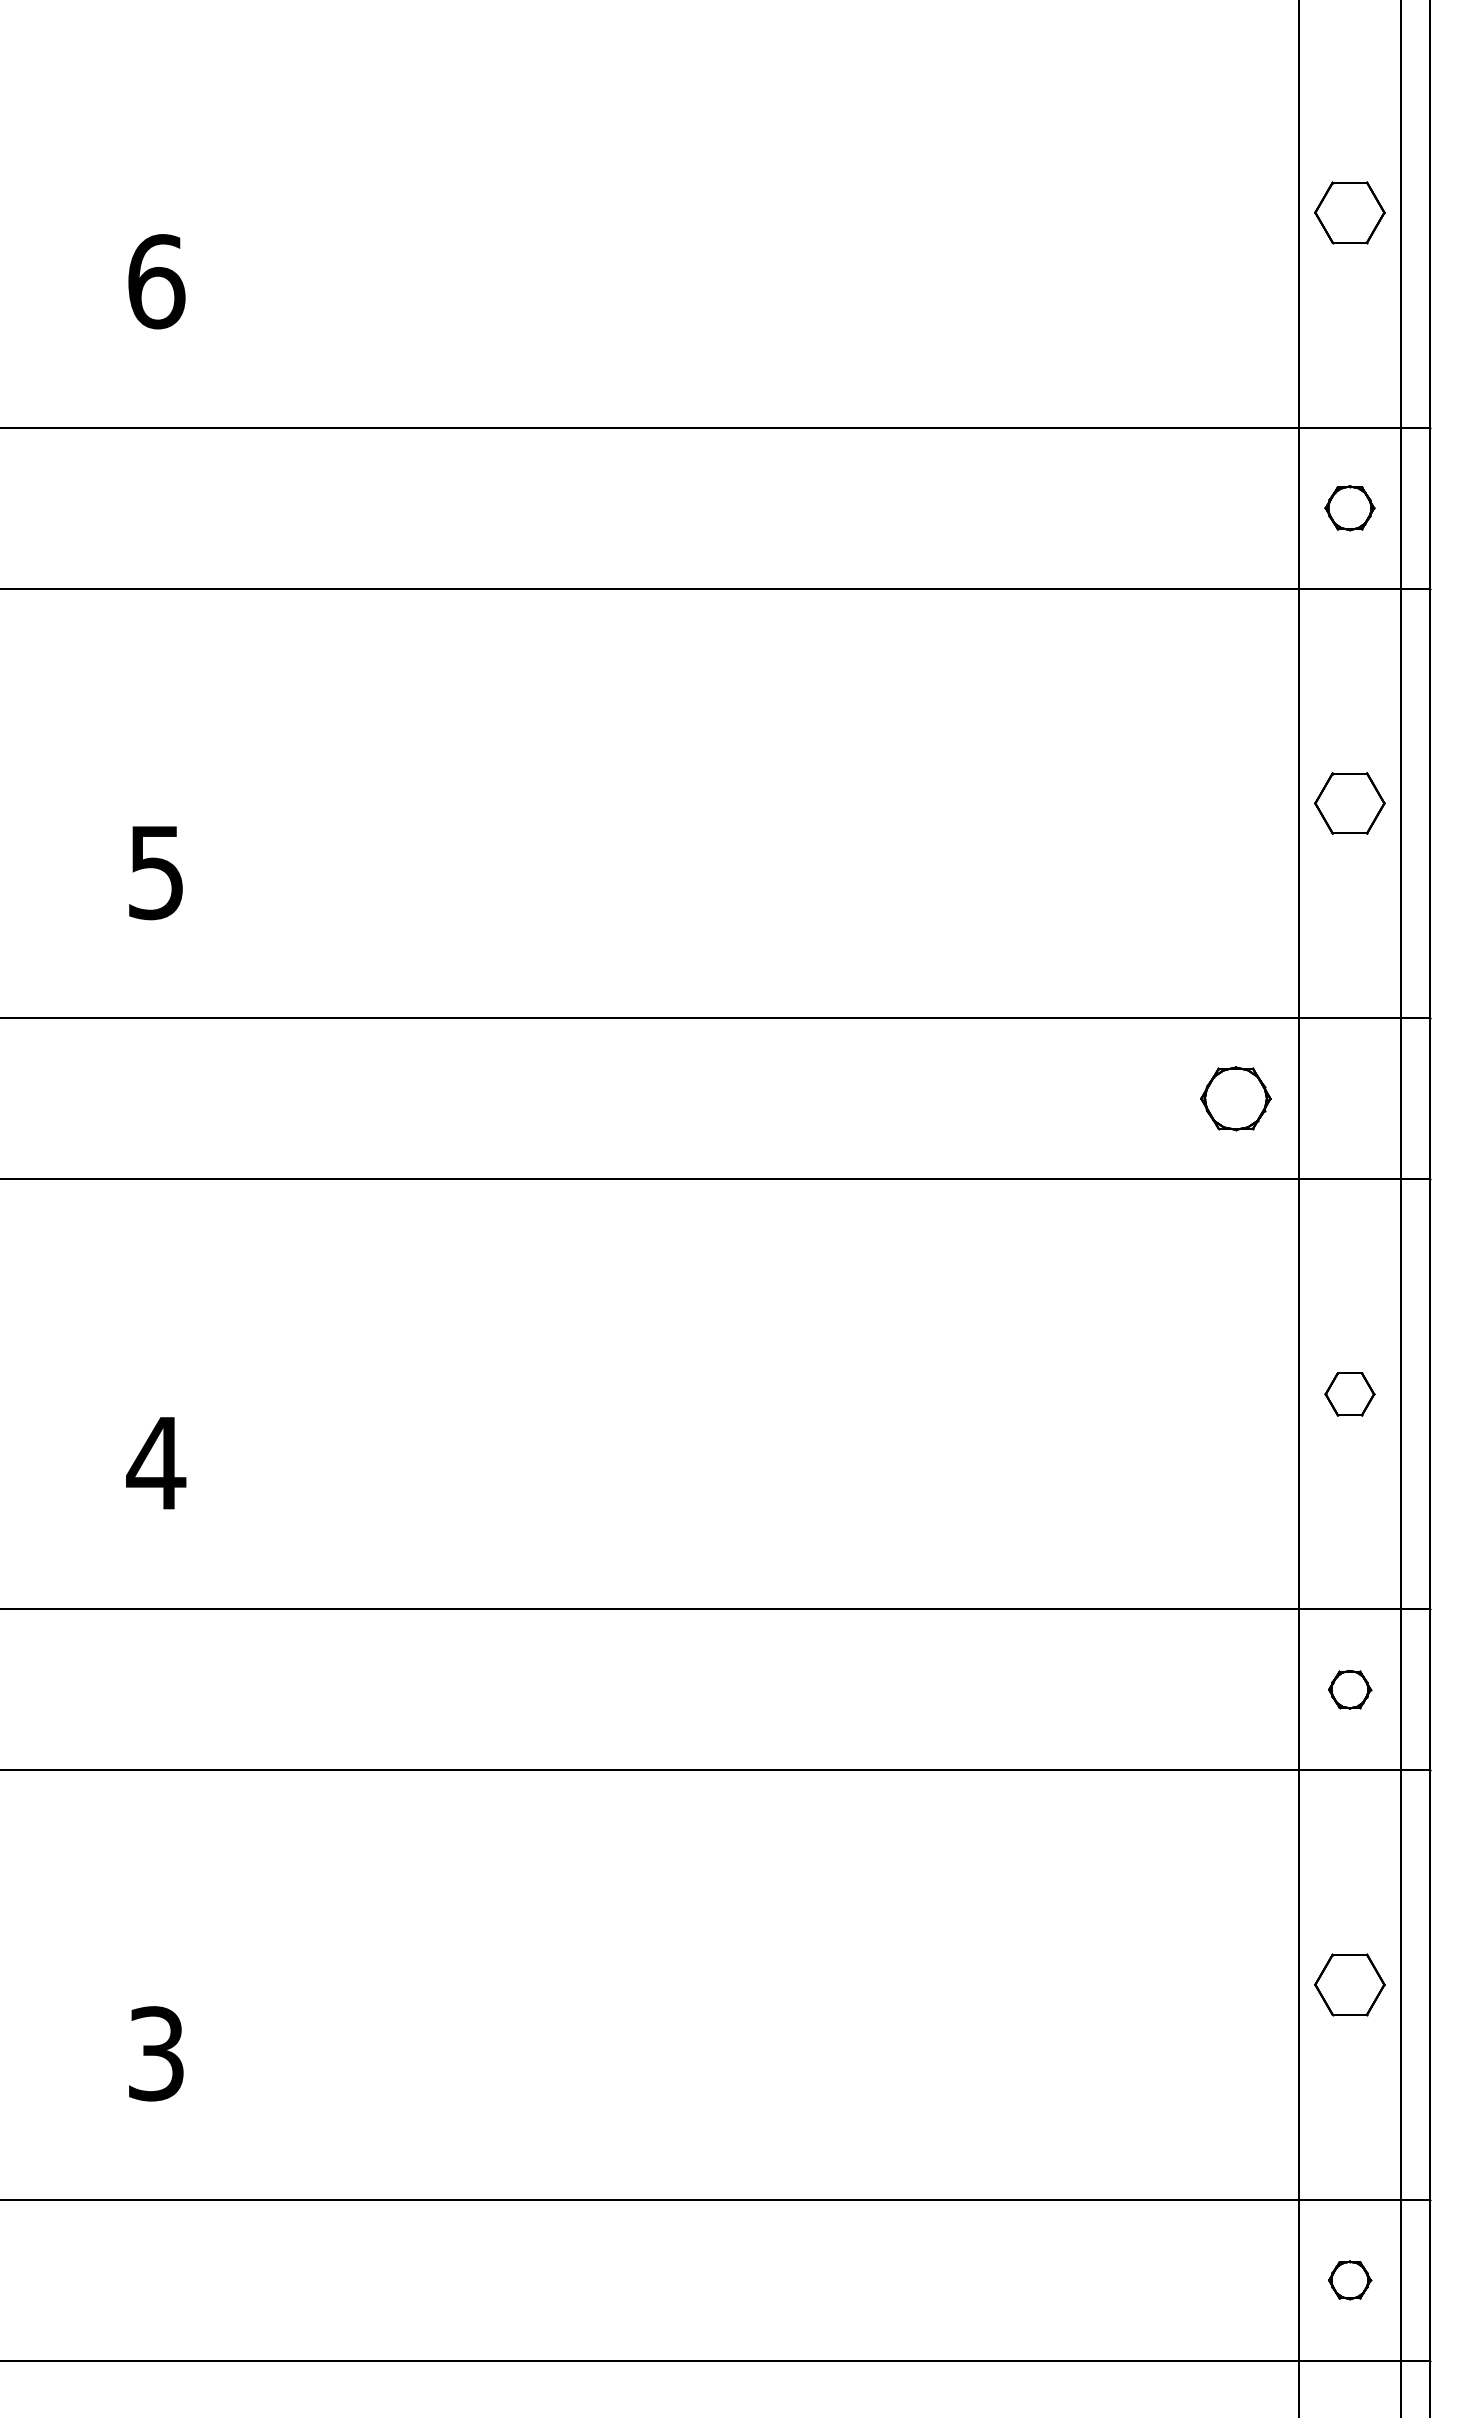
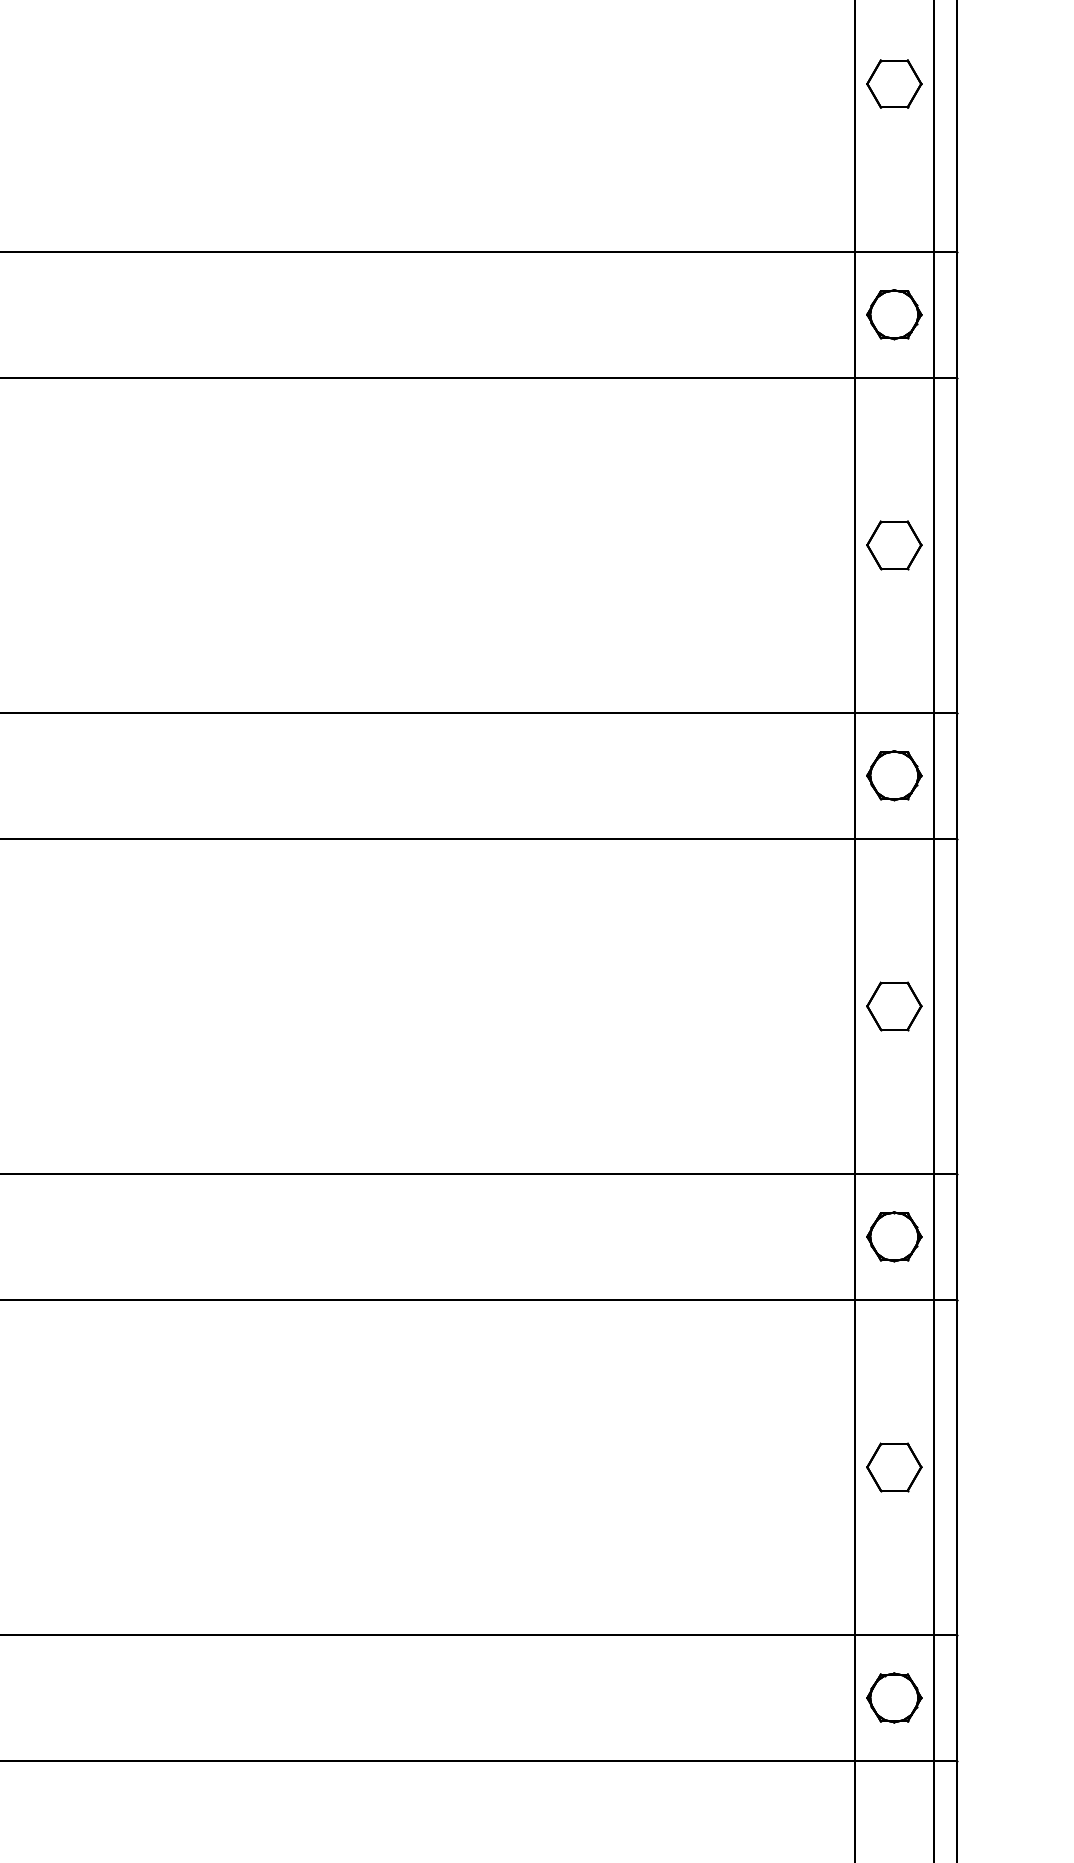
part: (1349, 508) -> (894, 314), size x1.43
part: (1235, 1098) -> (894, 775), moved
part: (1349, 1394) -> (894, 1006), size x1.43
part: (1349, 1689) -> (894, 1236), size x1.67
part: (1349, 2280) -> (894, 1698), size x1.67

